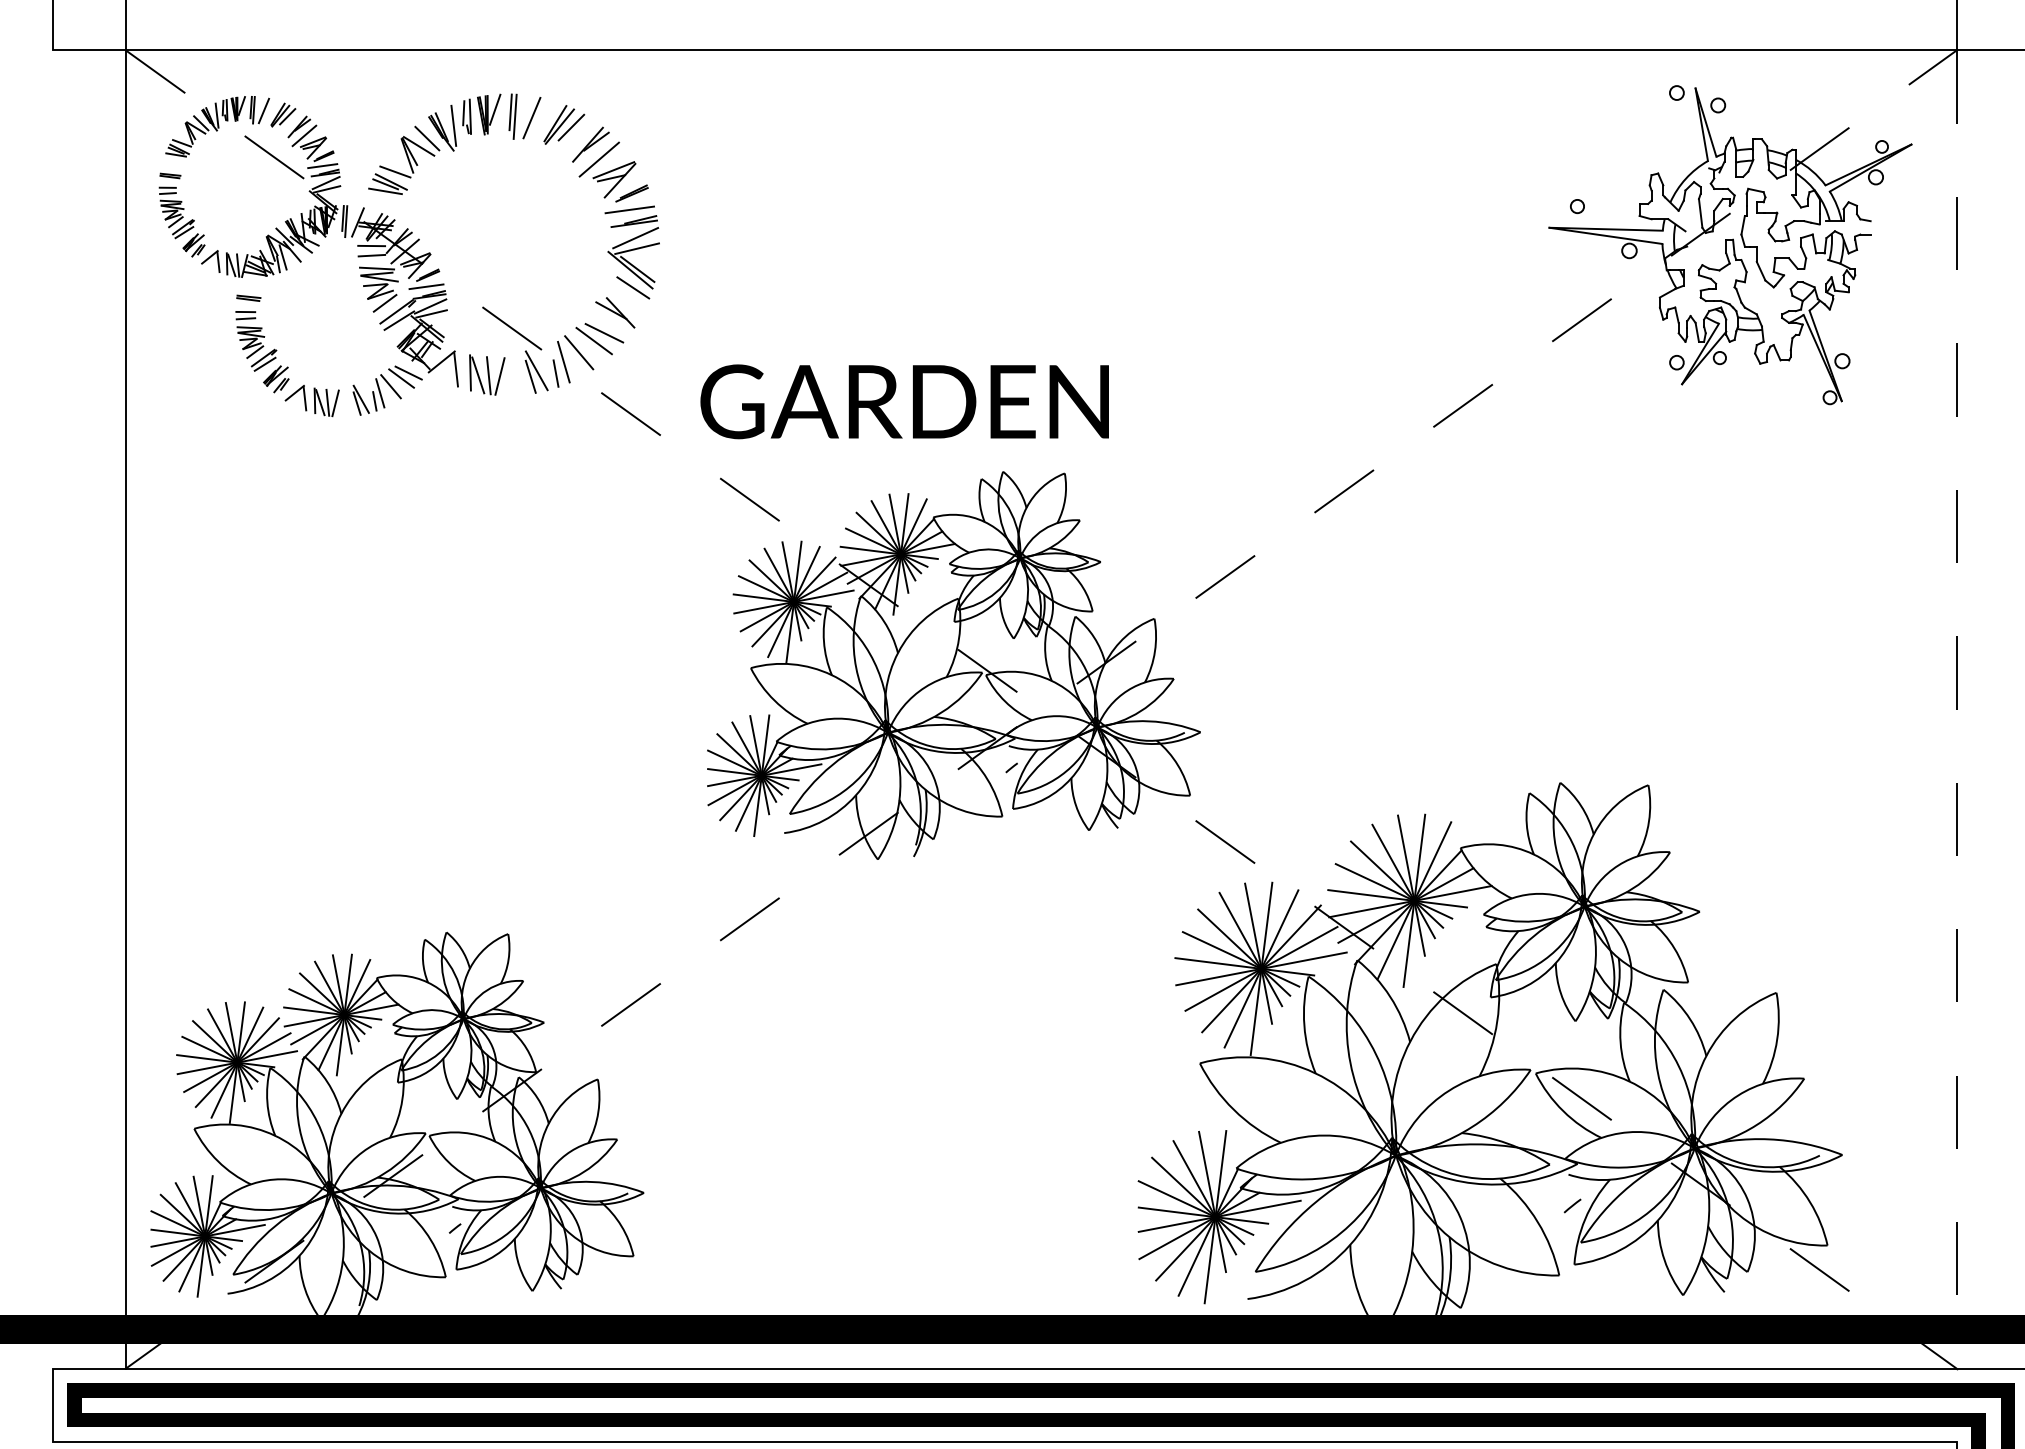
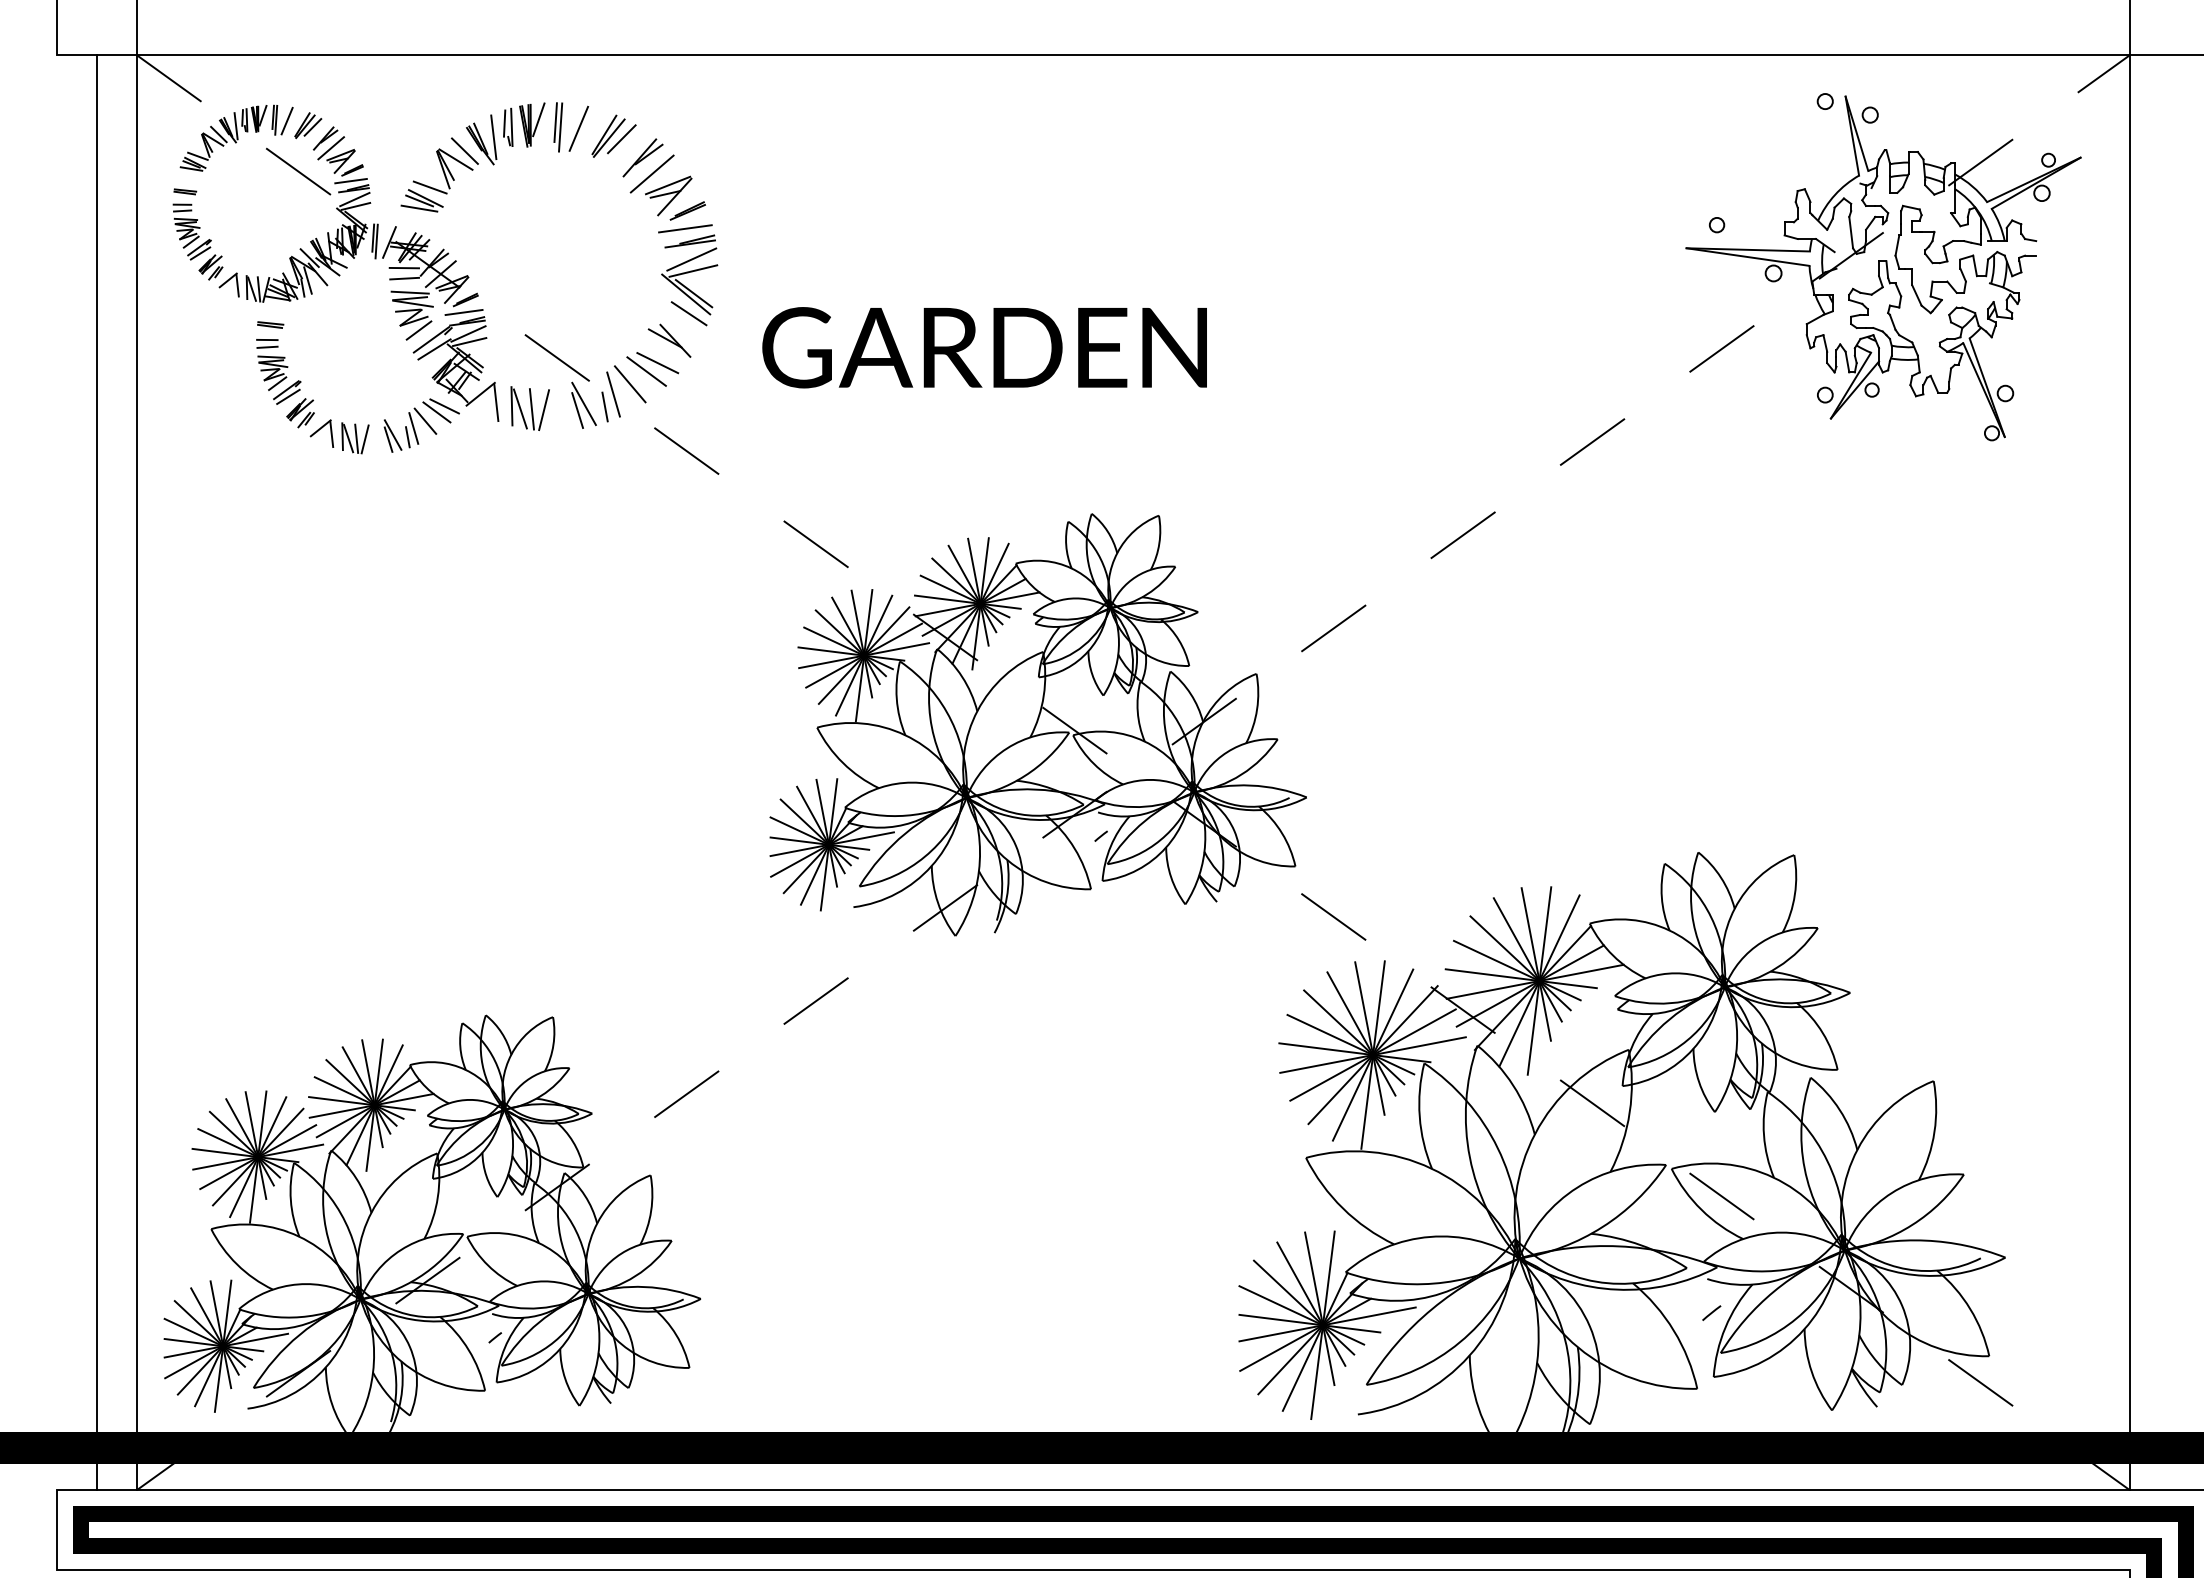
text: (904, 401) -> (984, 347), moved
line: (88, 709) -> (96, 772), added
line: (1956, 709) -> (2129, 772), dashed -> solid

